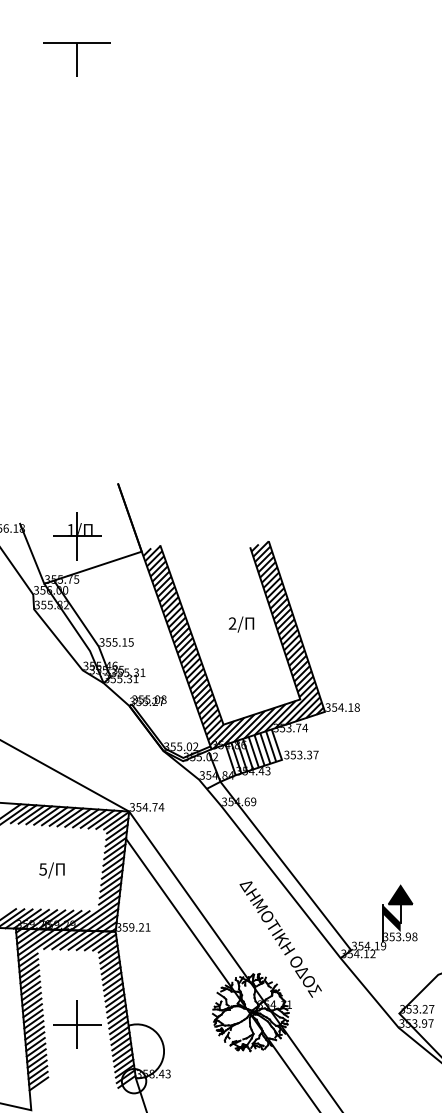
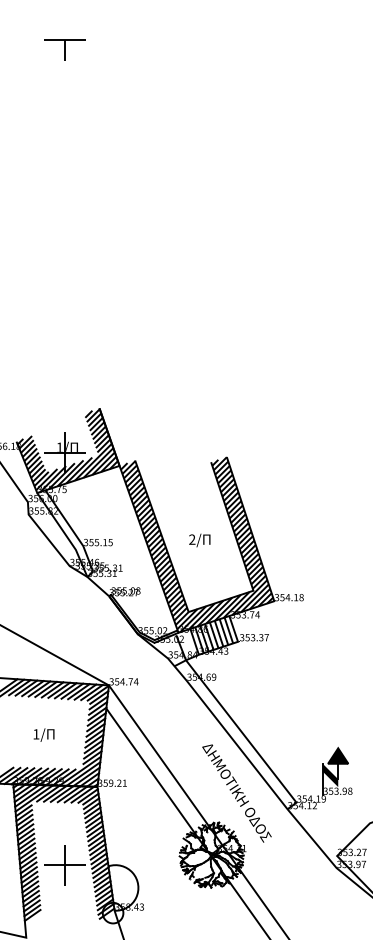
part: (76, 58) -> (64, 49), size x0.71
hatch: (81, 533) -> (68, 450), added
text: (241, 624) -> (199, 540), moved
text: (43, 869) -> (36, 734), 5 -> 1

